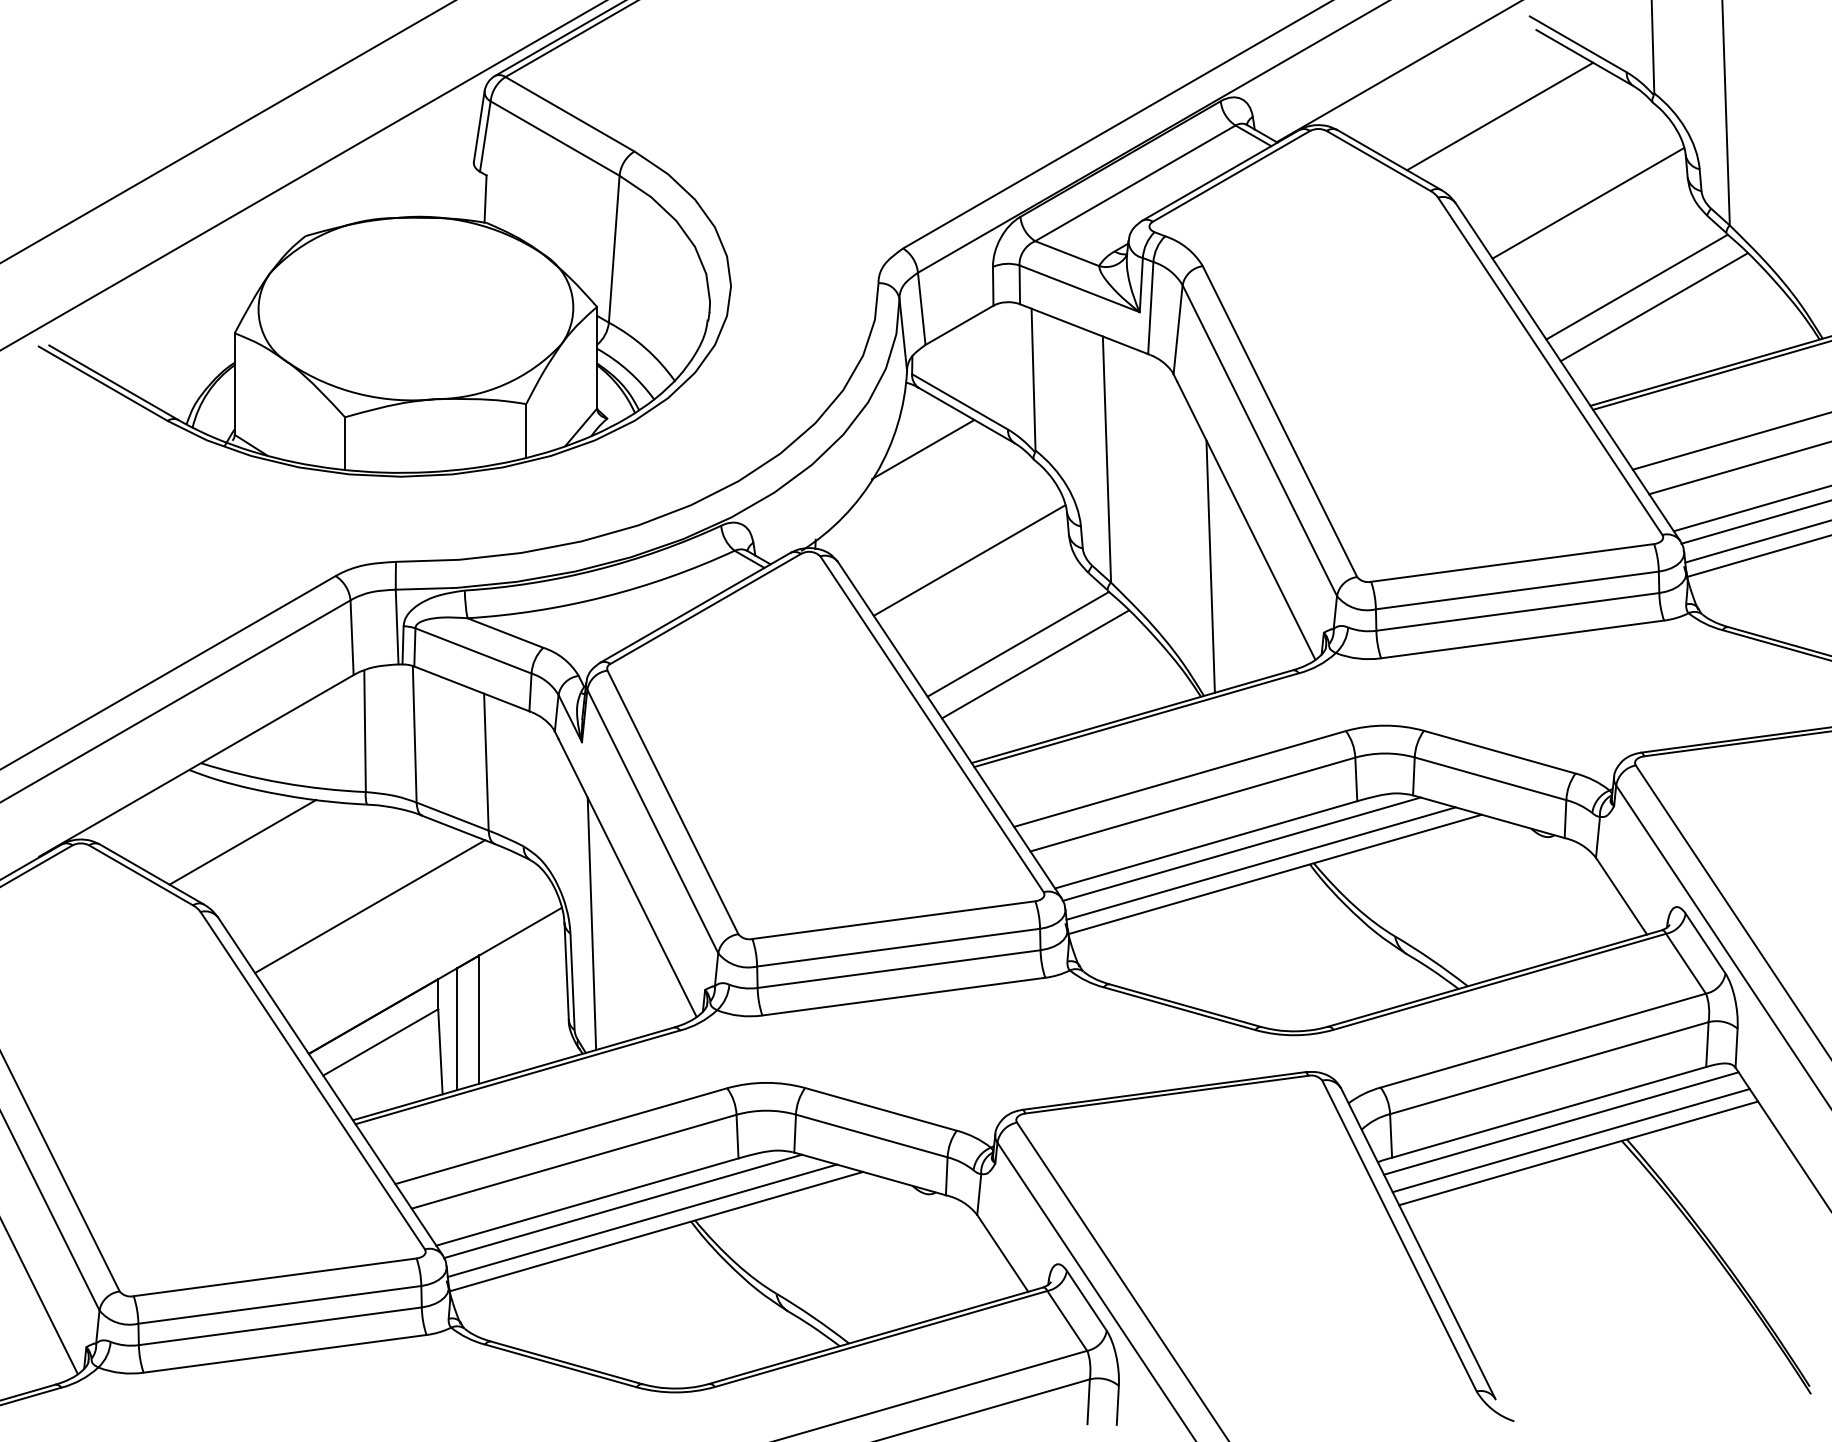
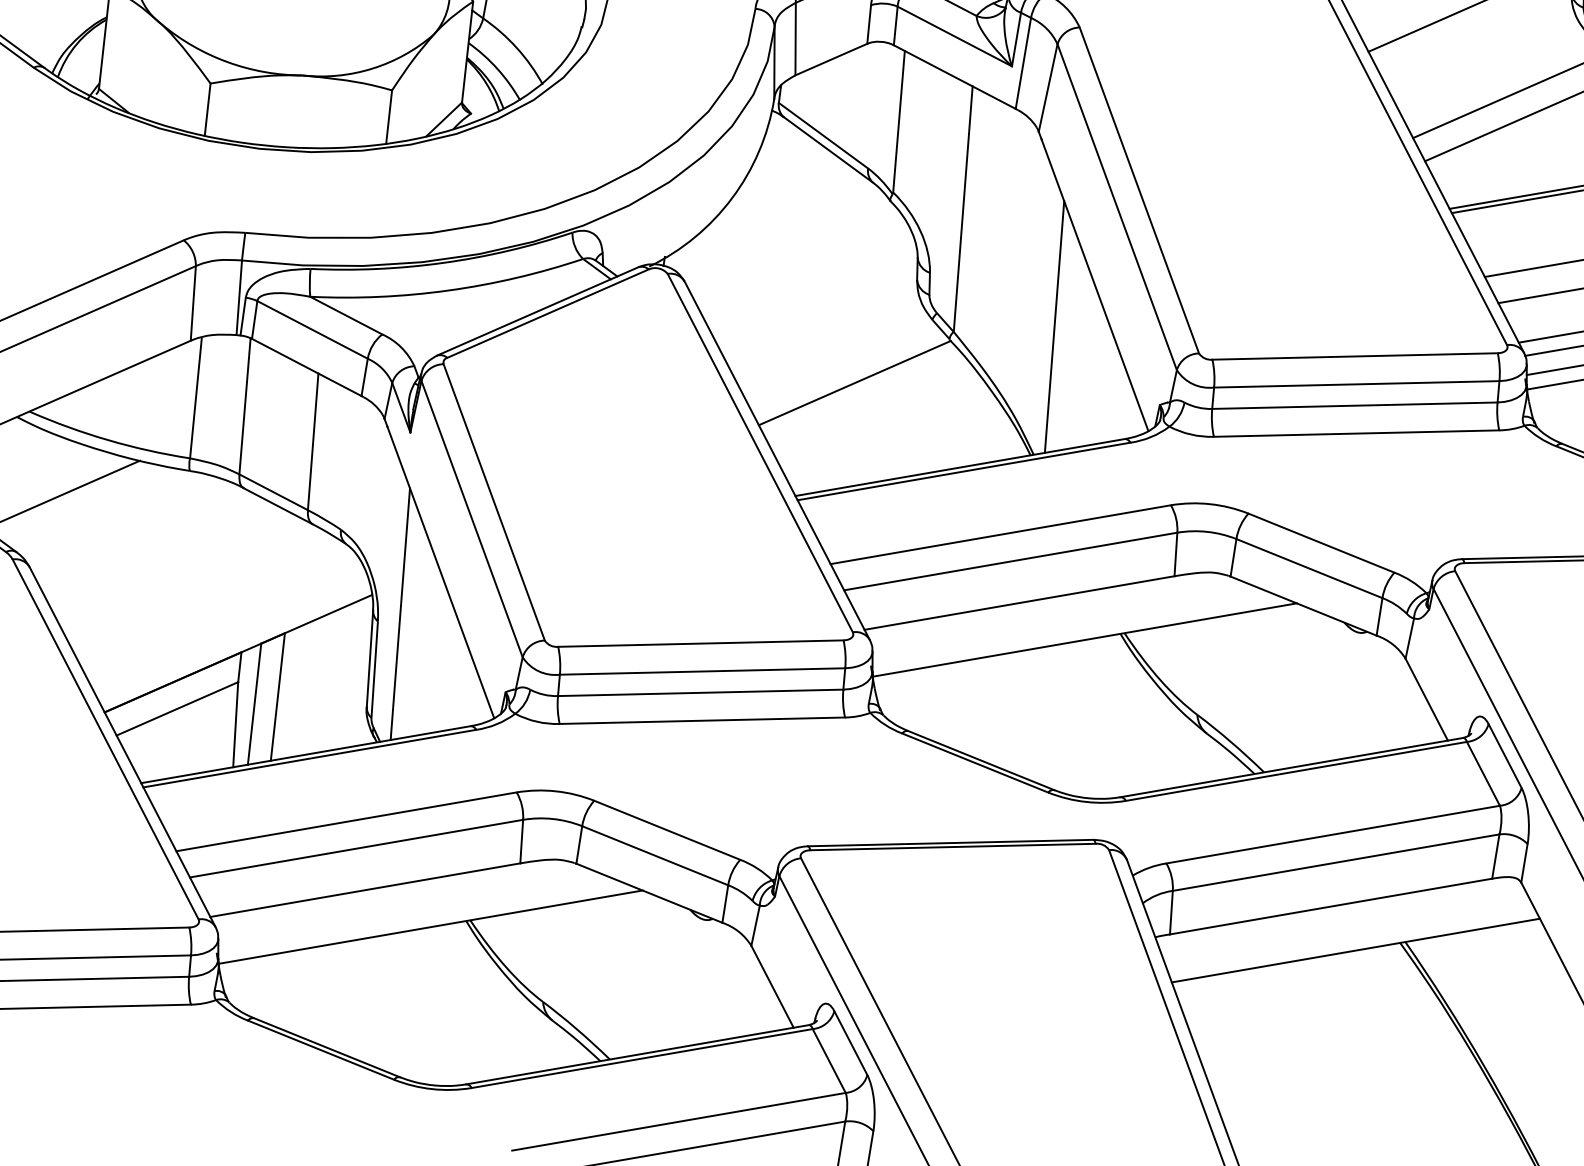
line: (923, 449) -> (781, 179), removed
line: (969, 560) -> (815, 294), removed
line: (1035, 664) -> (869, 405), removed
line: (1241, 848) -> (1054, 610), removed
line: (1260, 863) -> (1071, 627), removed
line: (370, 906) -> (182, 572), removed
line: (1561, 1123) -> (1342, 918), removed
line: (1570, 1140) -> (1349, 936), removed
line: (622, 1206) -> (399, 898), removed
line: (641, 1220) -> (417, 914), removed

